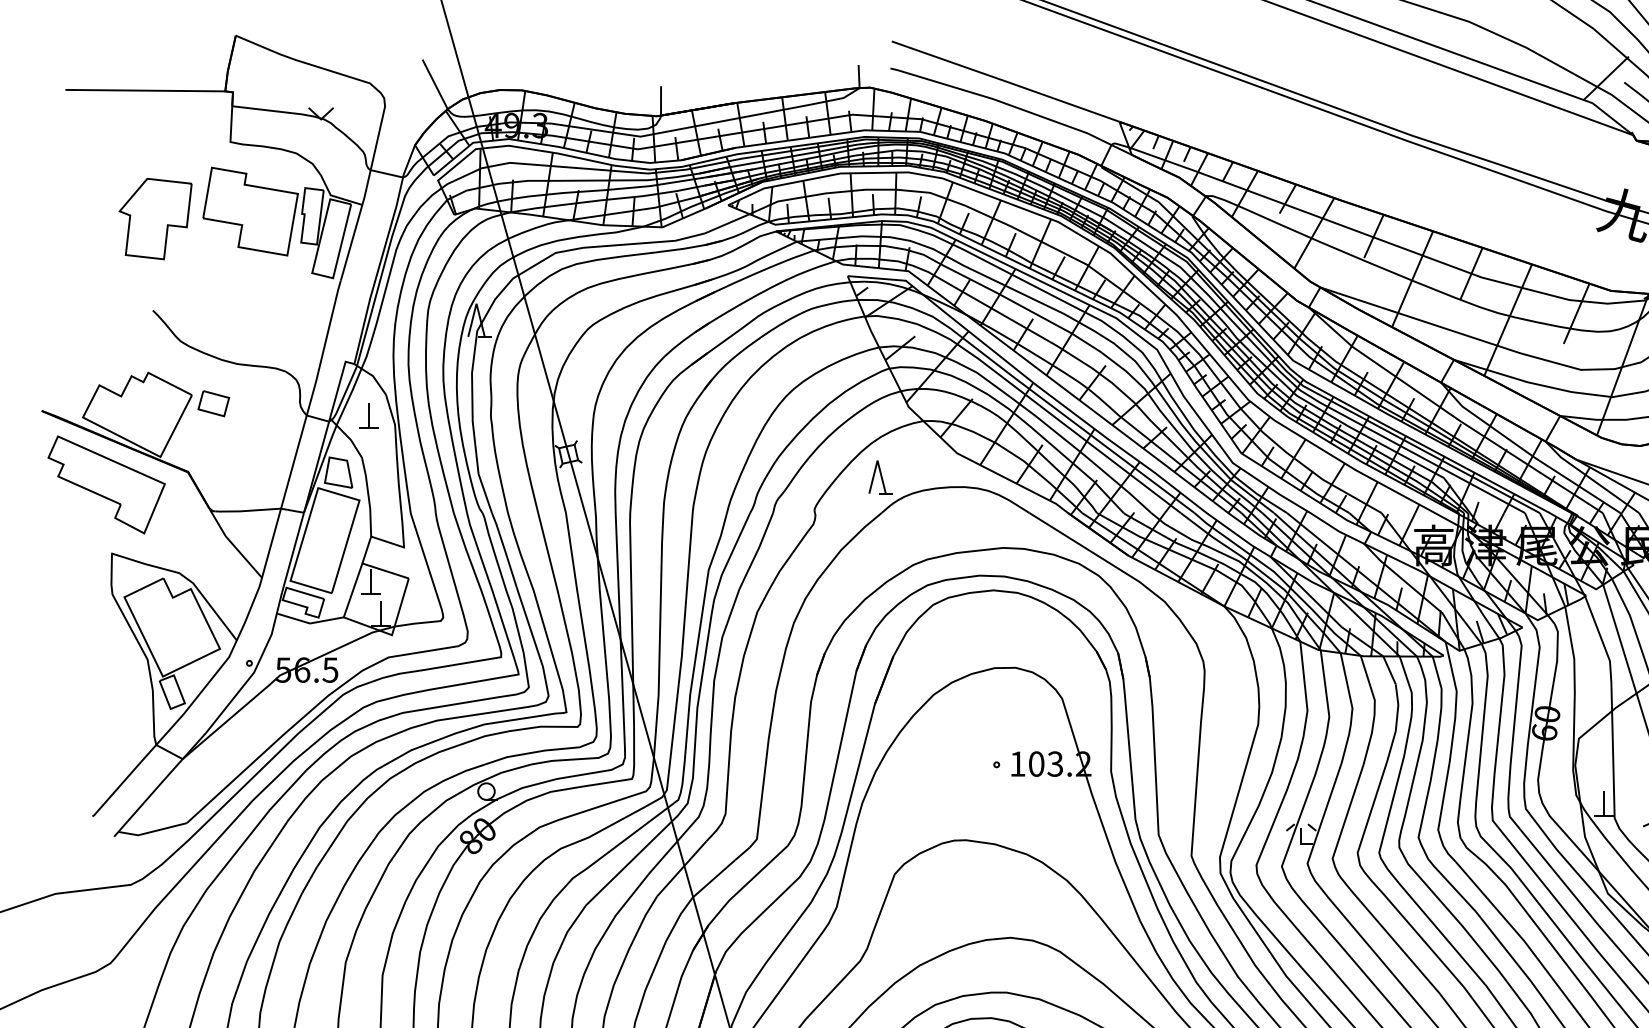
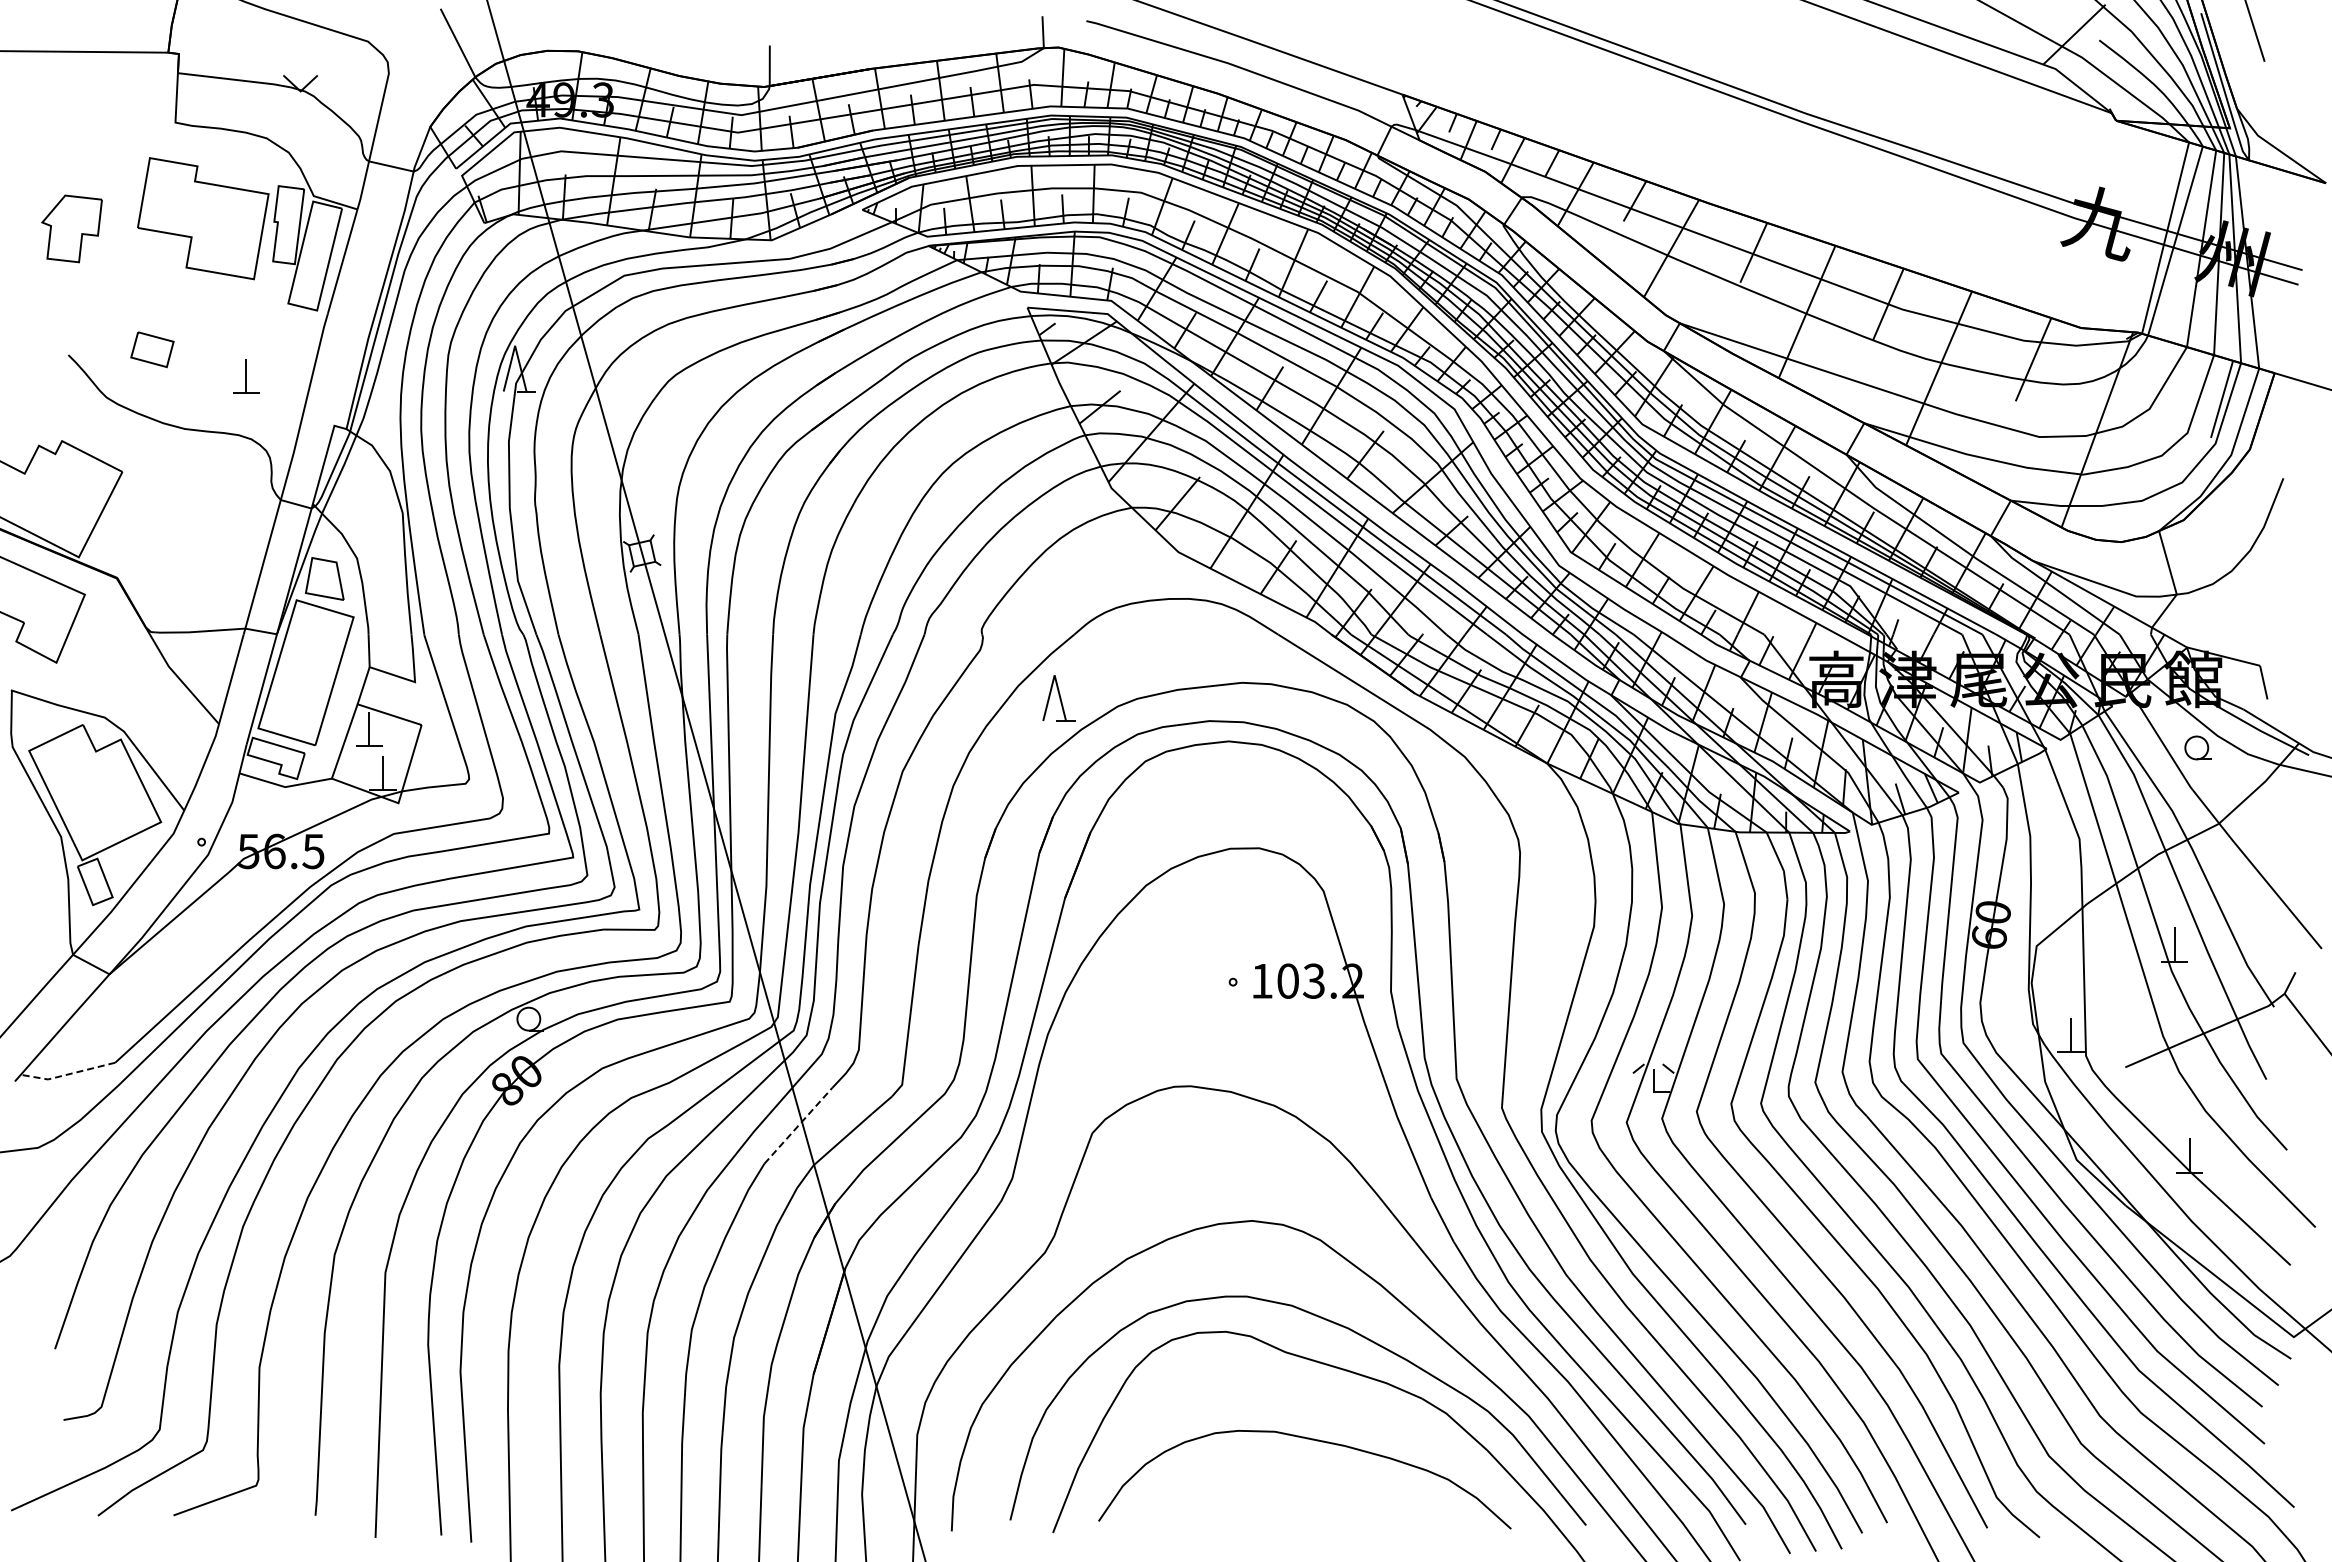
part: (155, 218) -> (71, 228), size x0.6
part: (213, 403) -> (152, 349), moved
part: (368, 415) -> (246, 376), moved
part: (880, 477) -> (1058, 698), moved
line: (152, 831) -> (67, 1074), solid -> dashed
line: (681, 868) -> (798, 1125), solid -> dashed

